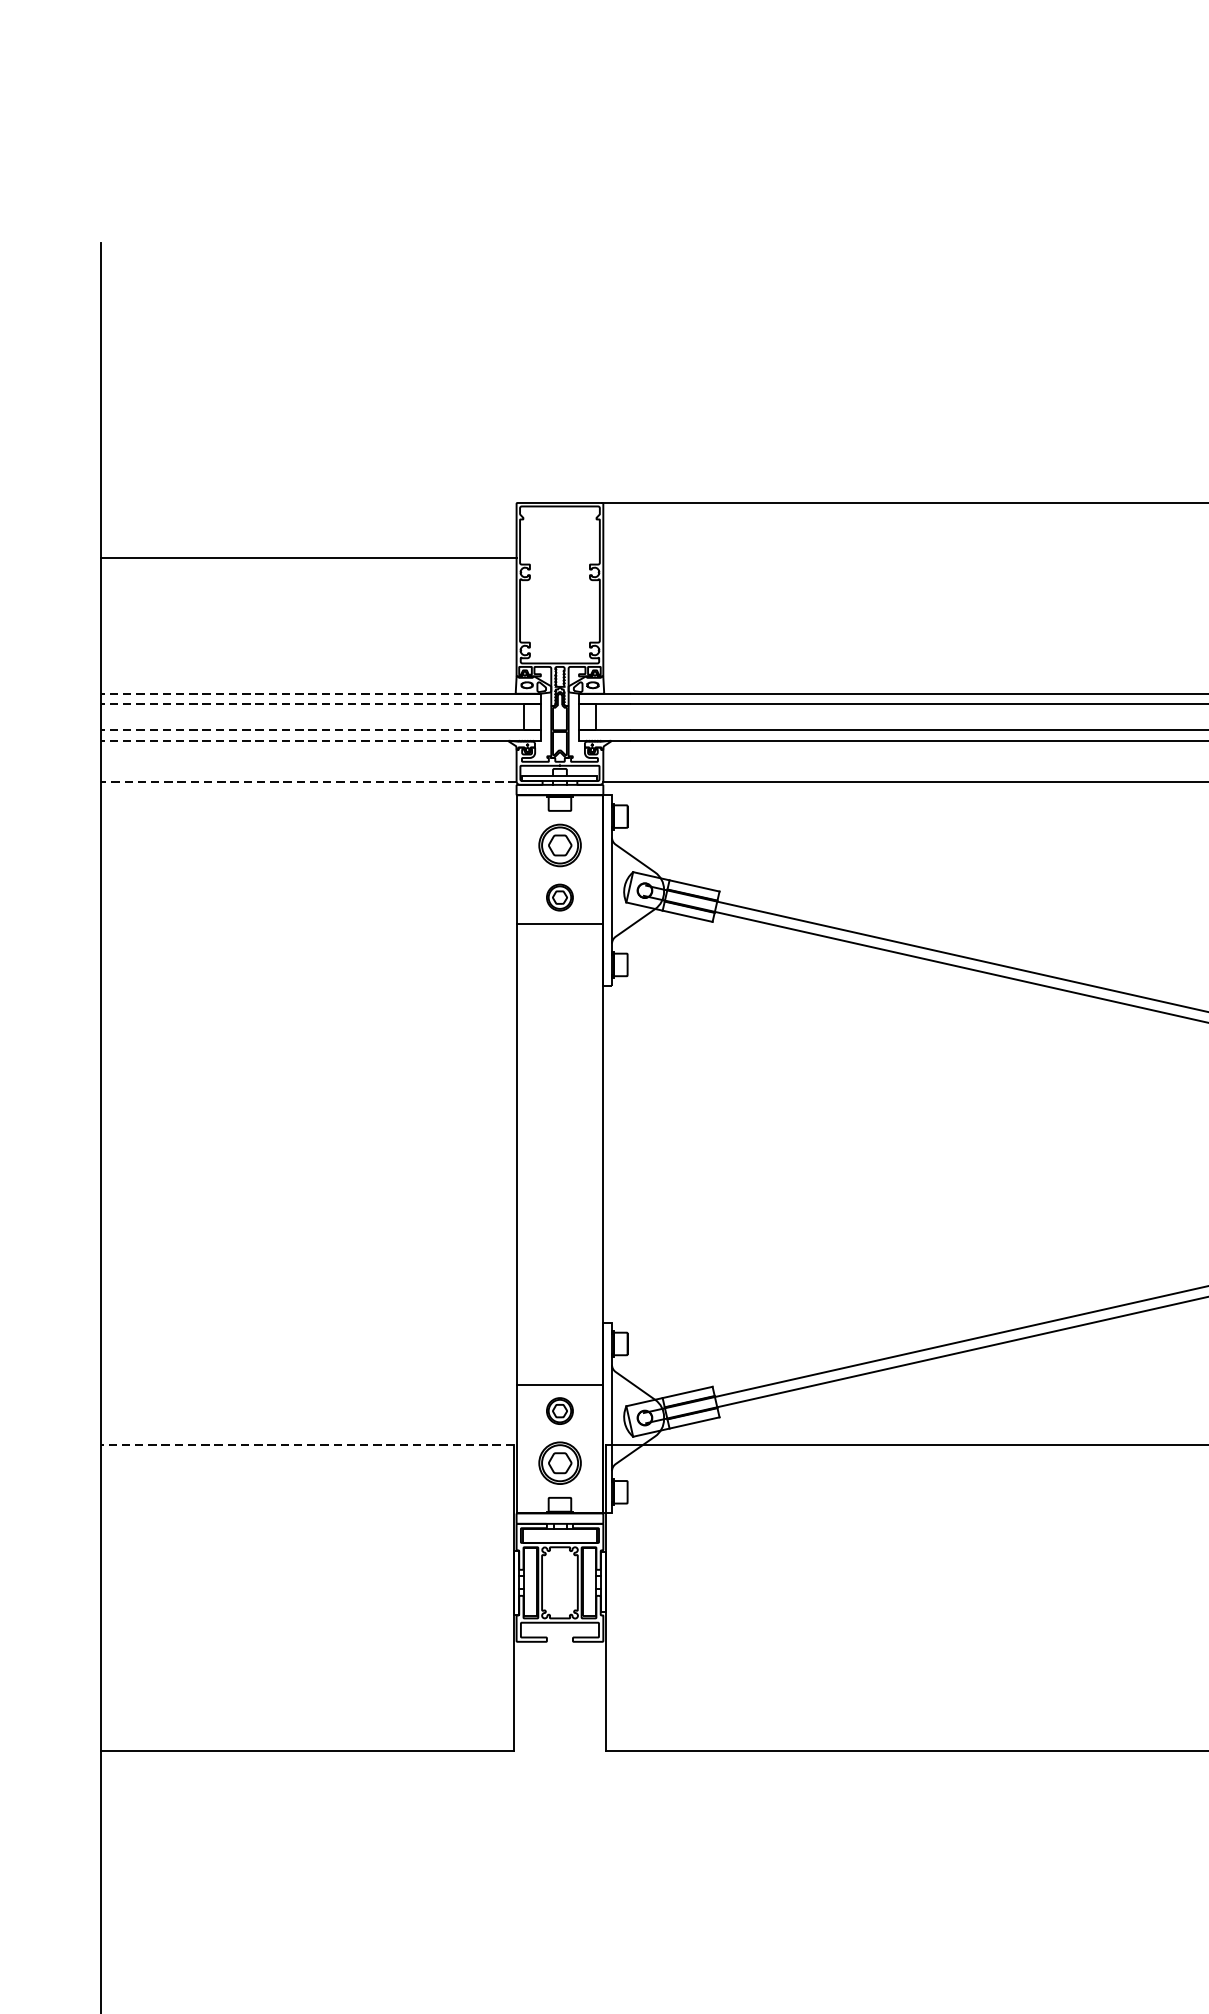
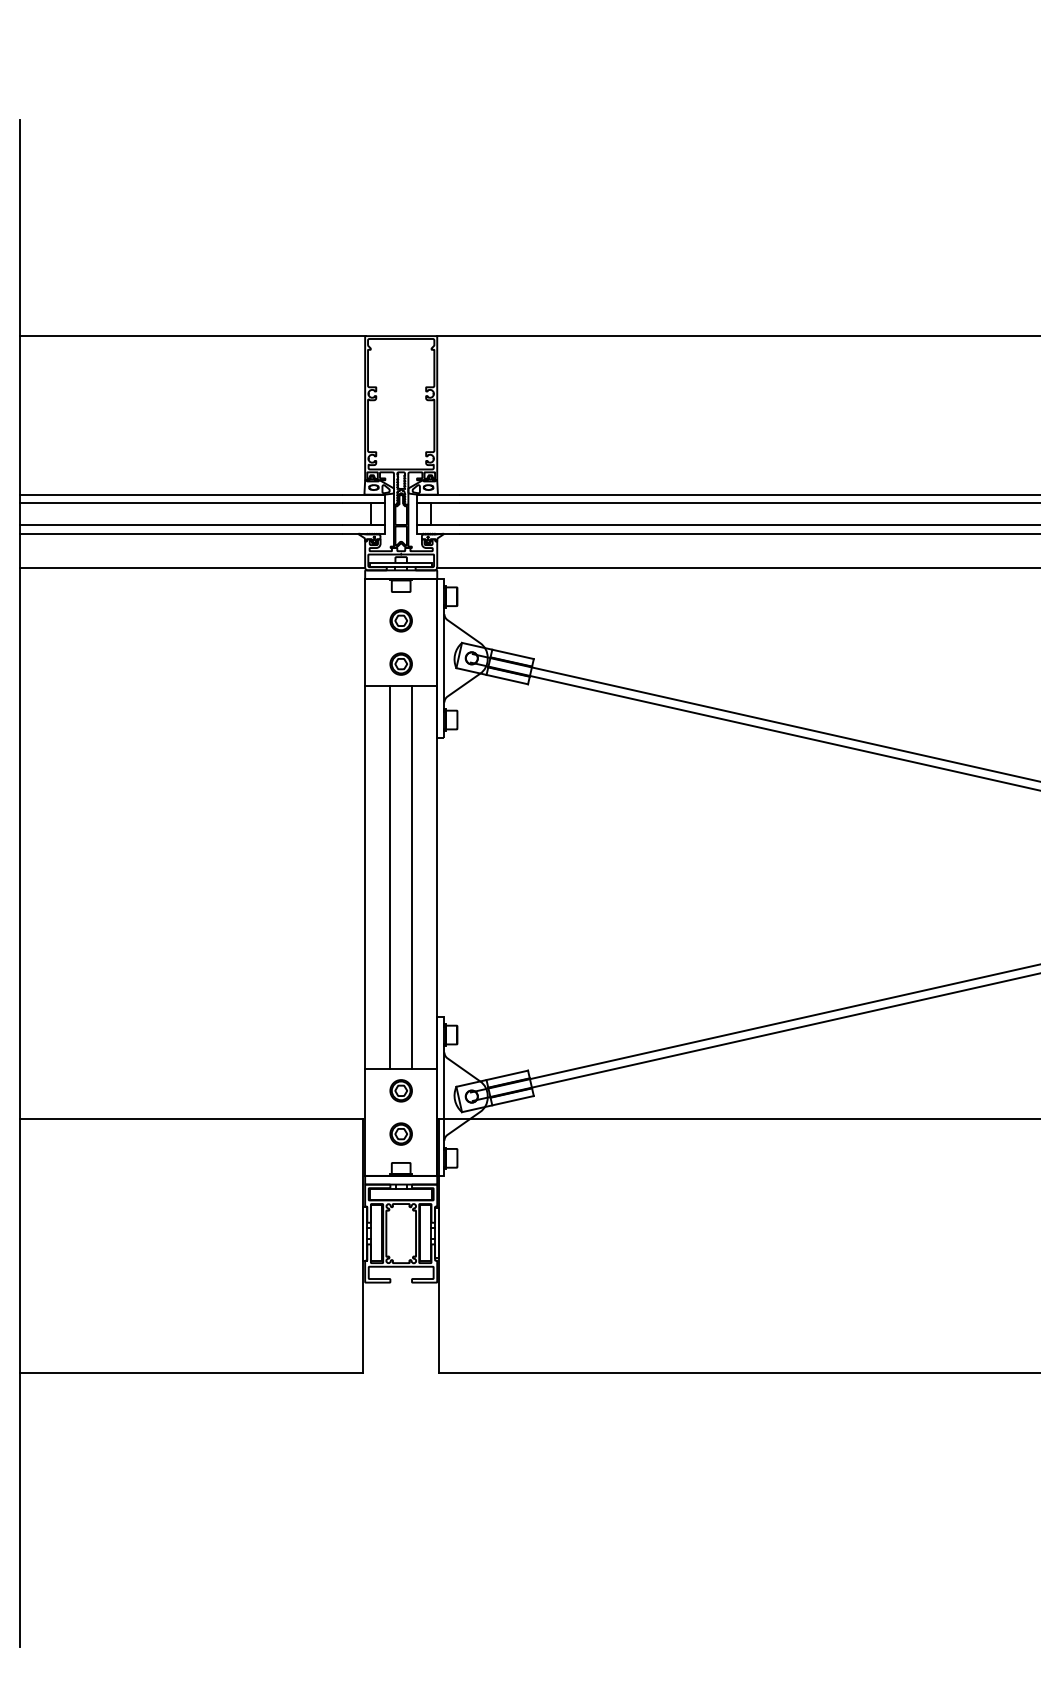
line: (308, 558) -> (192, 336), moved
line: (295, 693) -> (181, 494), dashed -> solid
line: (295, 704) -> (181, 503), dashed -> solid
line: (295, 729) -> (181, 524), dashed -> solid
line: (295, 740) -> (181, 533), dashed -> solid
line: (308, 782) -> (192, 568), dashed -> solid
part: (559, 845) -> (400, 620), size x0.62
line: (547, 1154) -> (390, 877), added
line: (573, 1154) -> (412, 877), added
line: (307, 1445) -> (191, 1119), dashed -> solid
part: (559, 1462) -> (400, 1133), size x0.62

